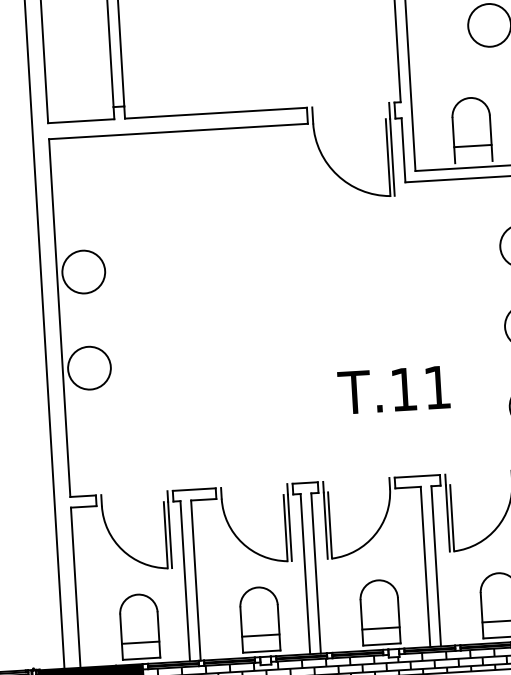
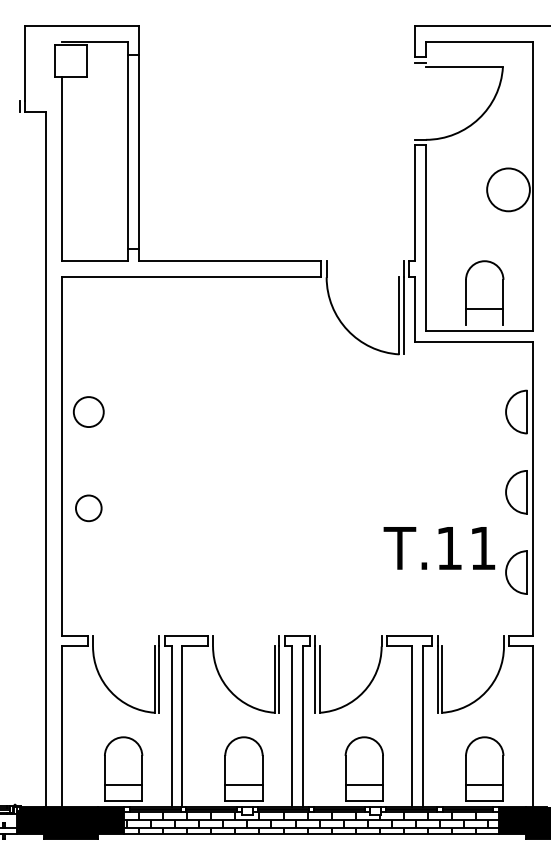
circle: (83, 271) -> (88, 411), size x0.7
circle: (89, 367) -> (88, 507), size x0.6
text: (394, 390) -> (439, 548), moved

